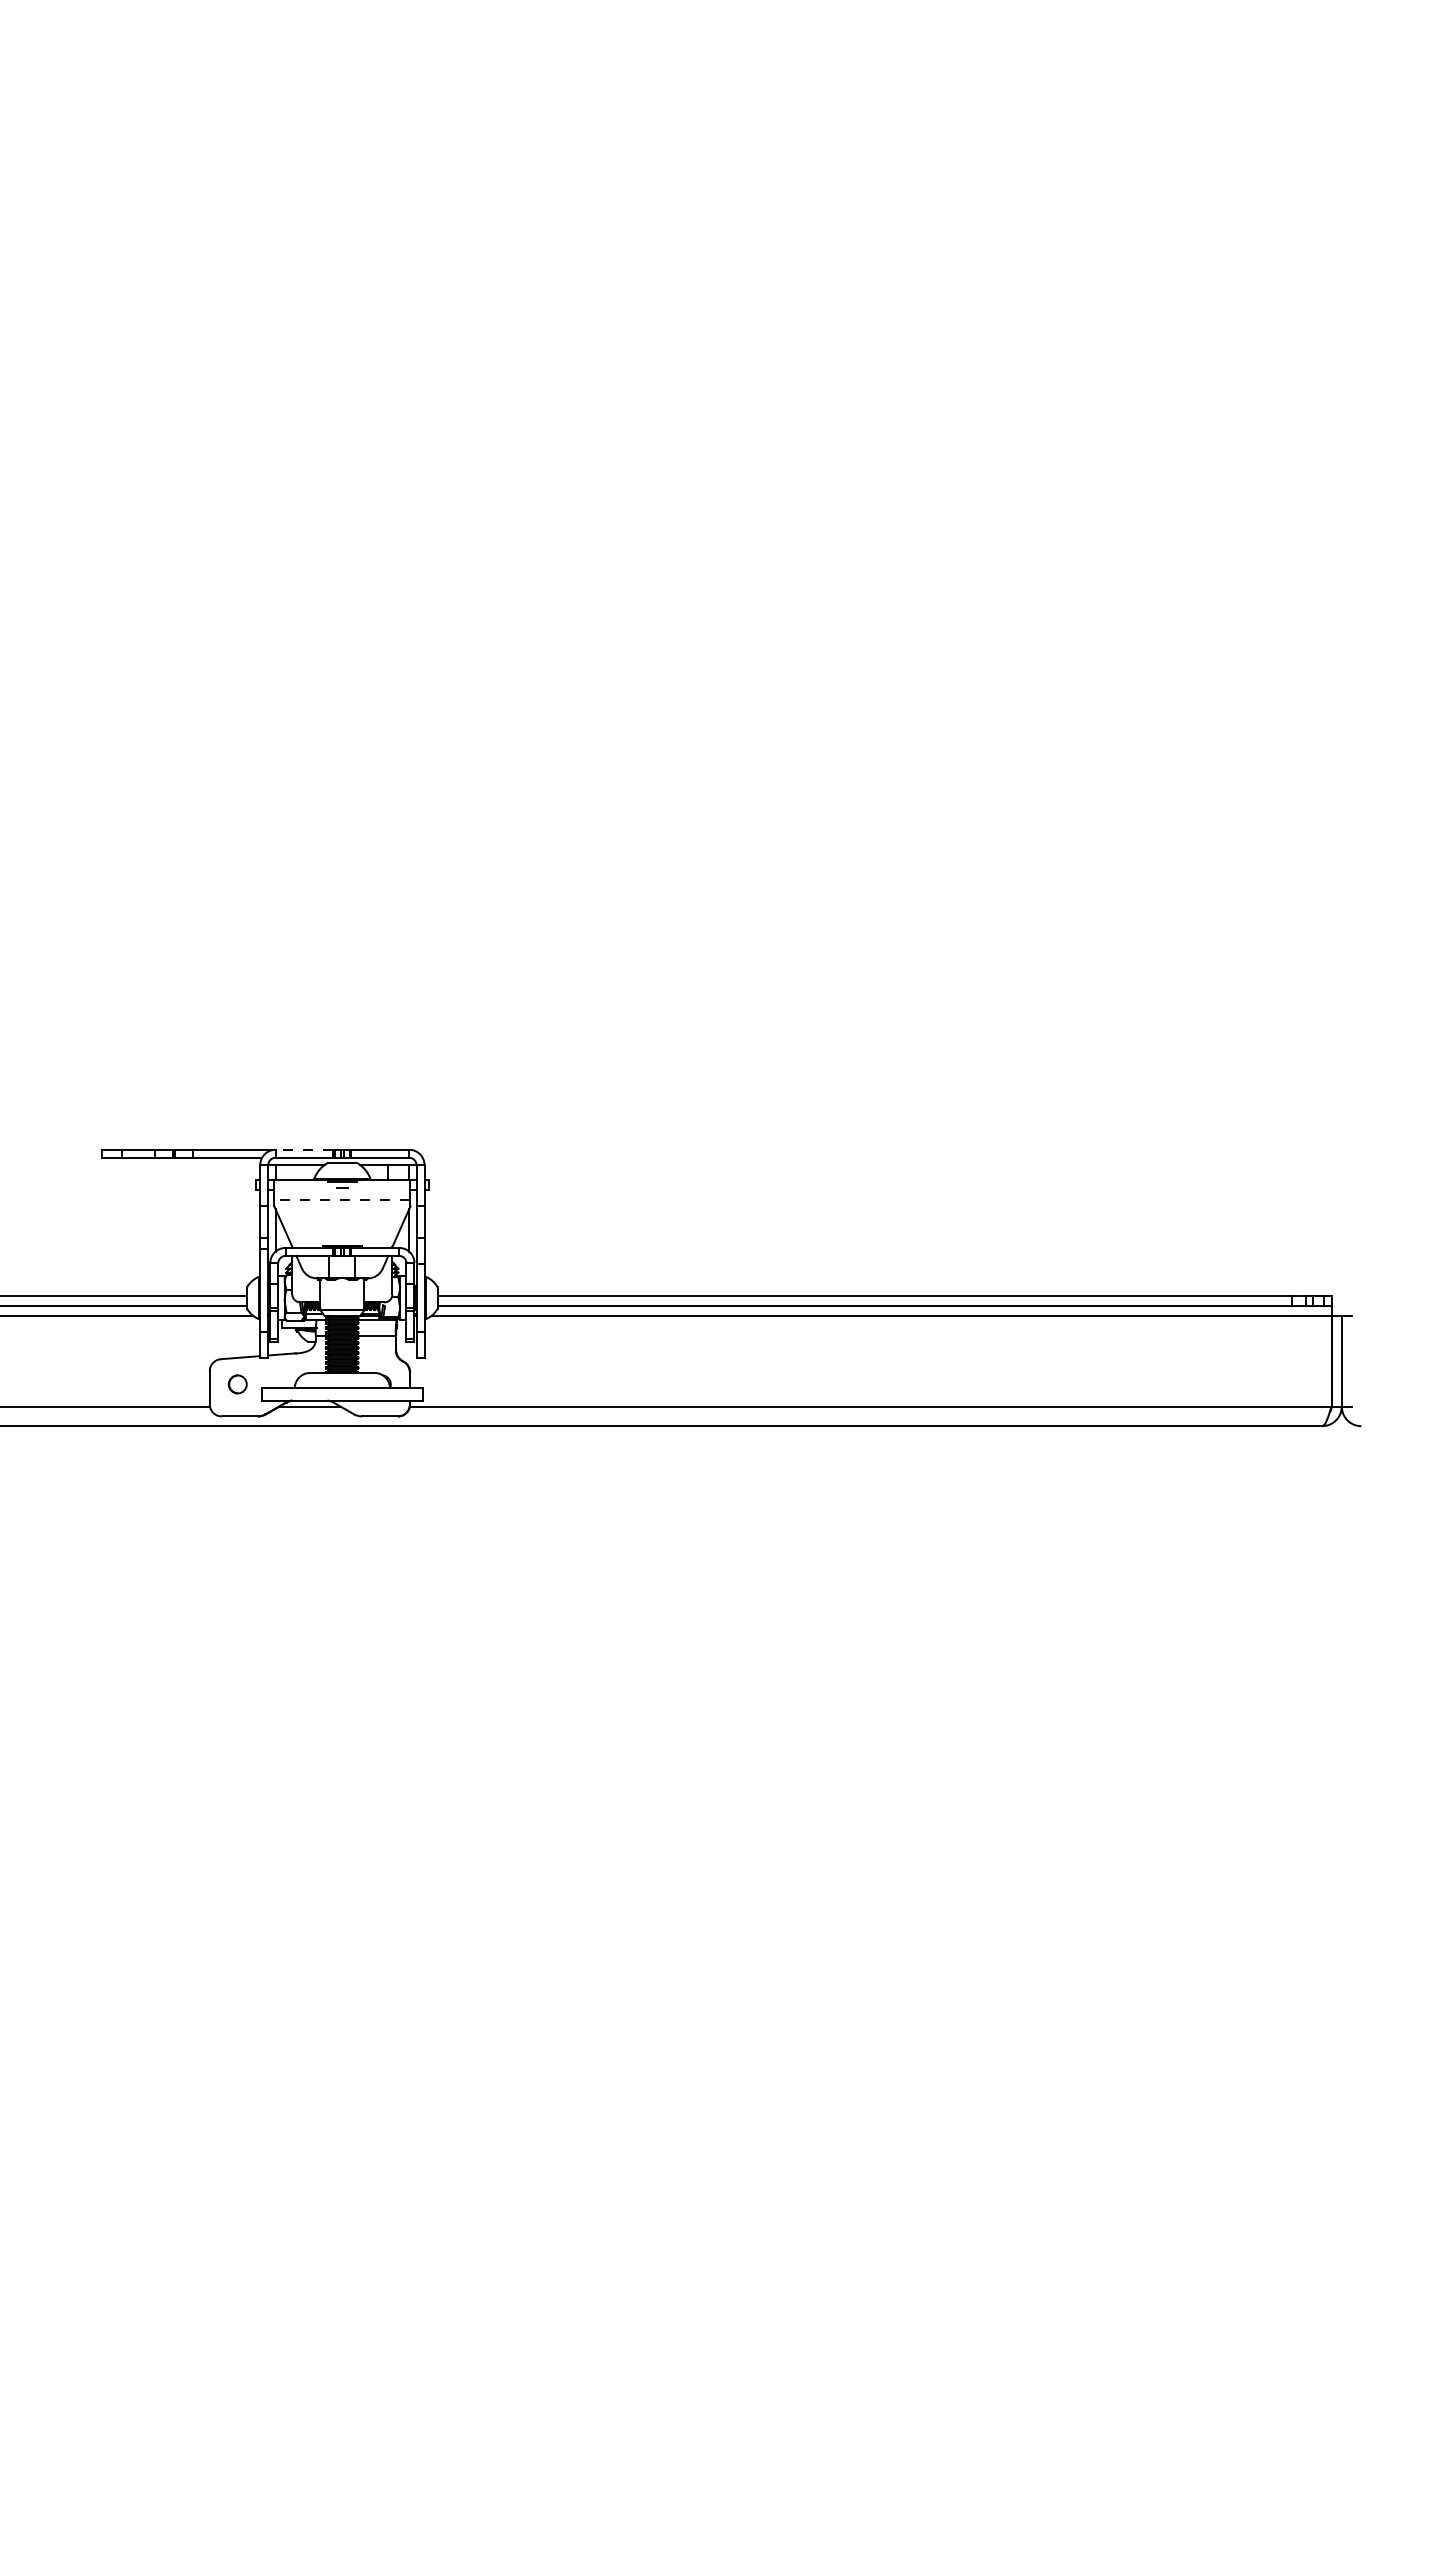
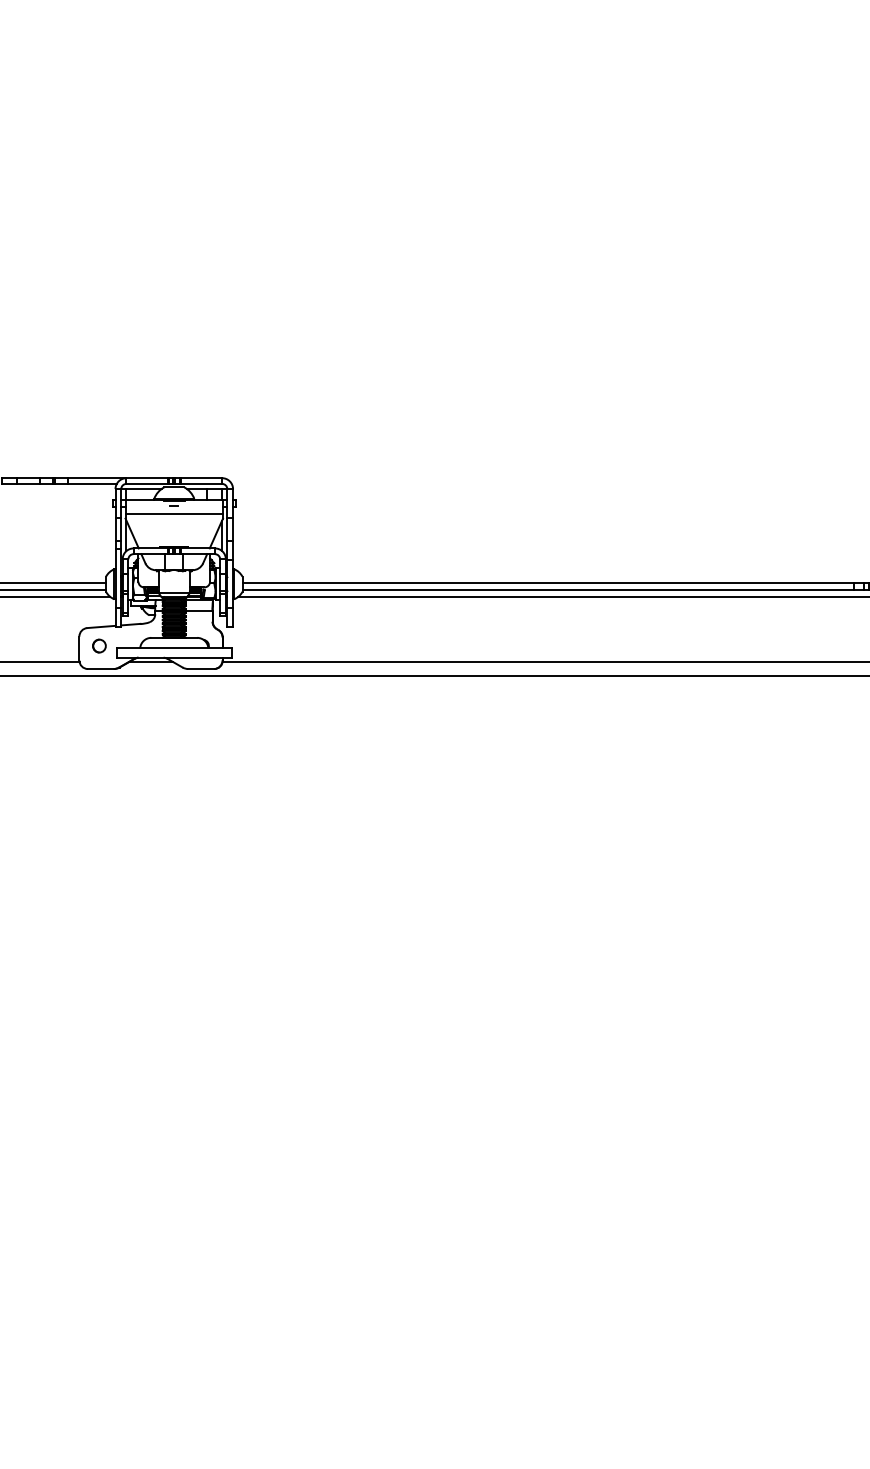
line: (304, 1149) -> (147, 477), dashed -> solid
line: (341, 1199) -> (173, 513), dashed -> solid

